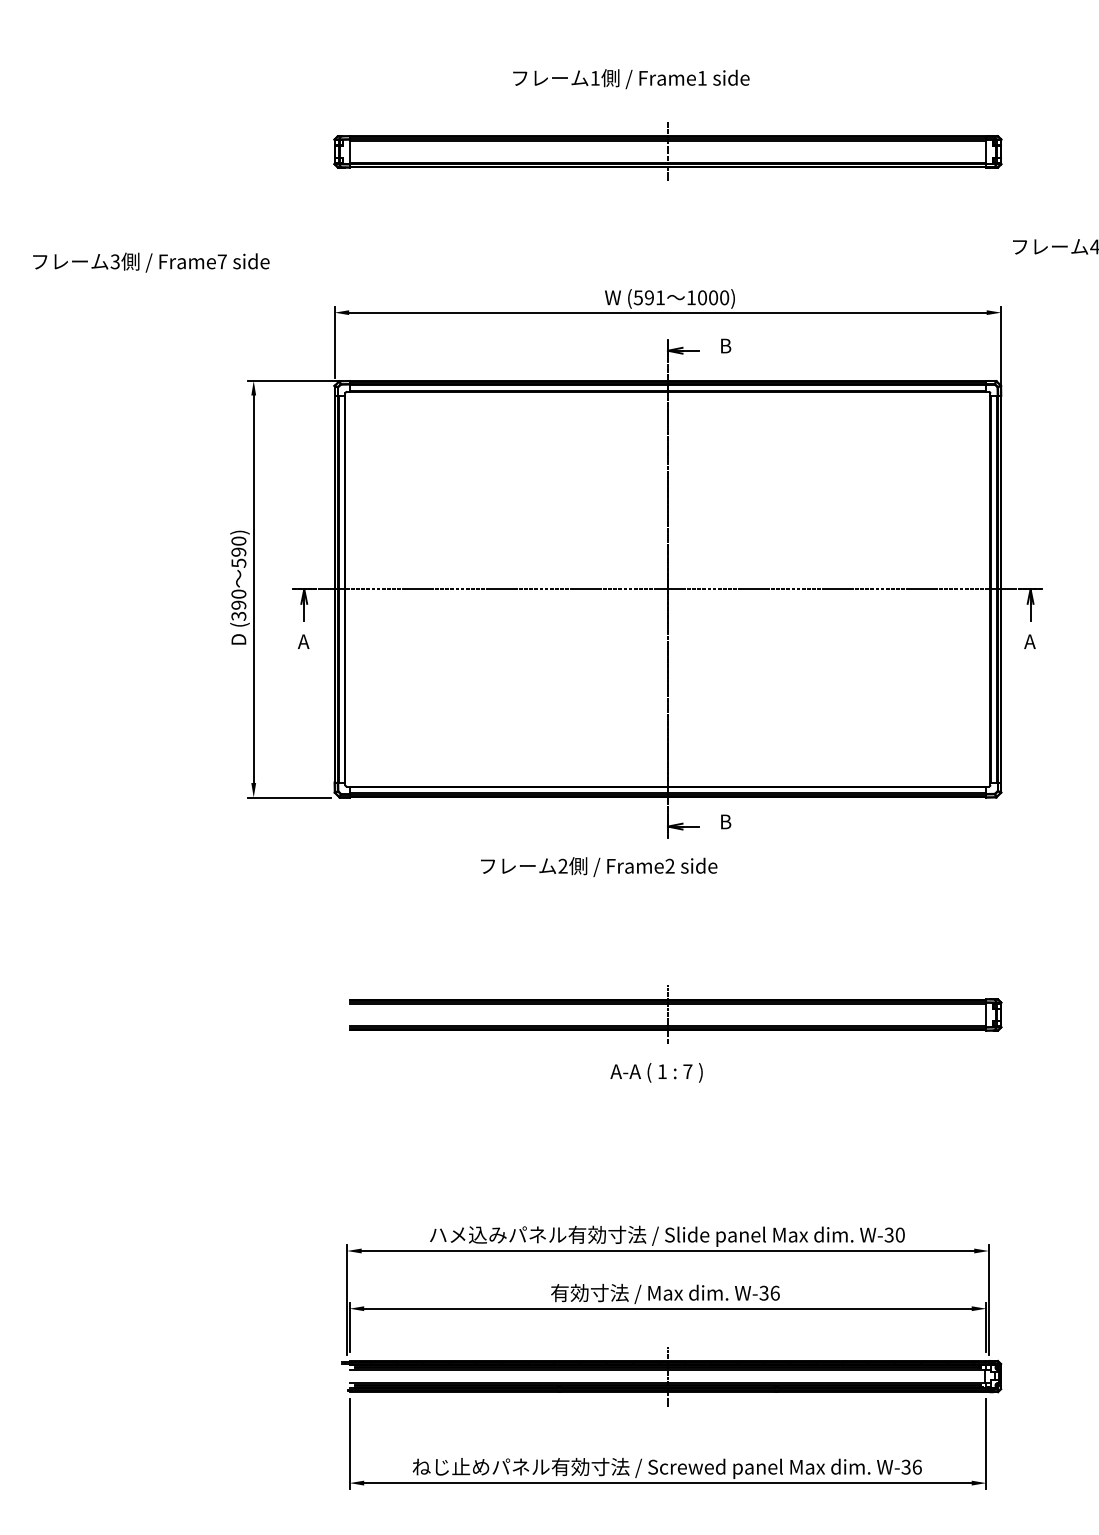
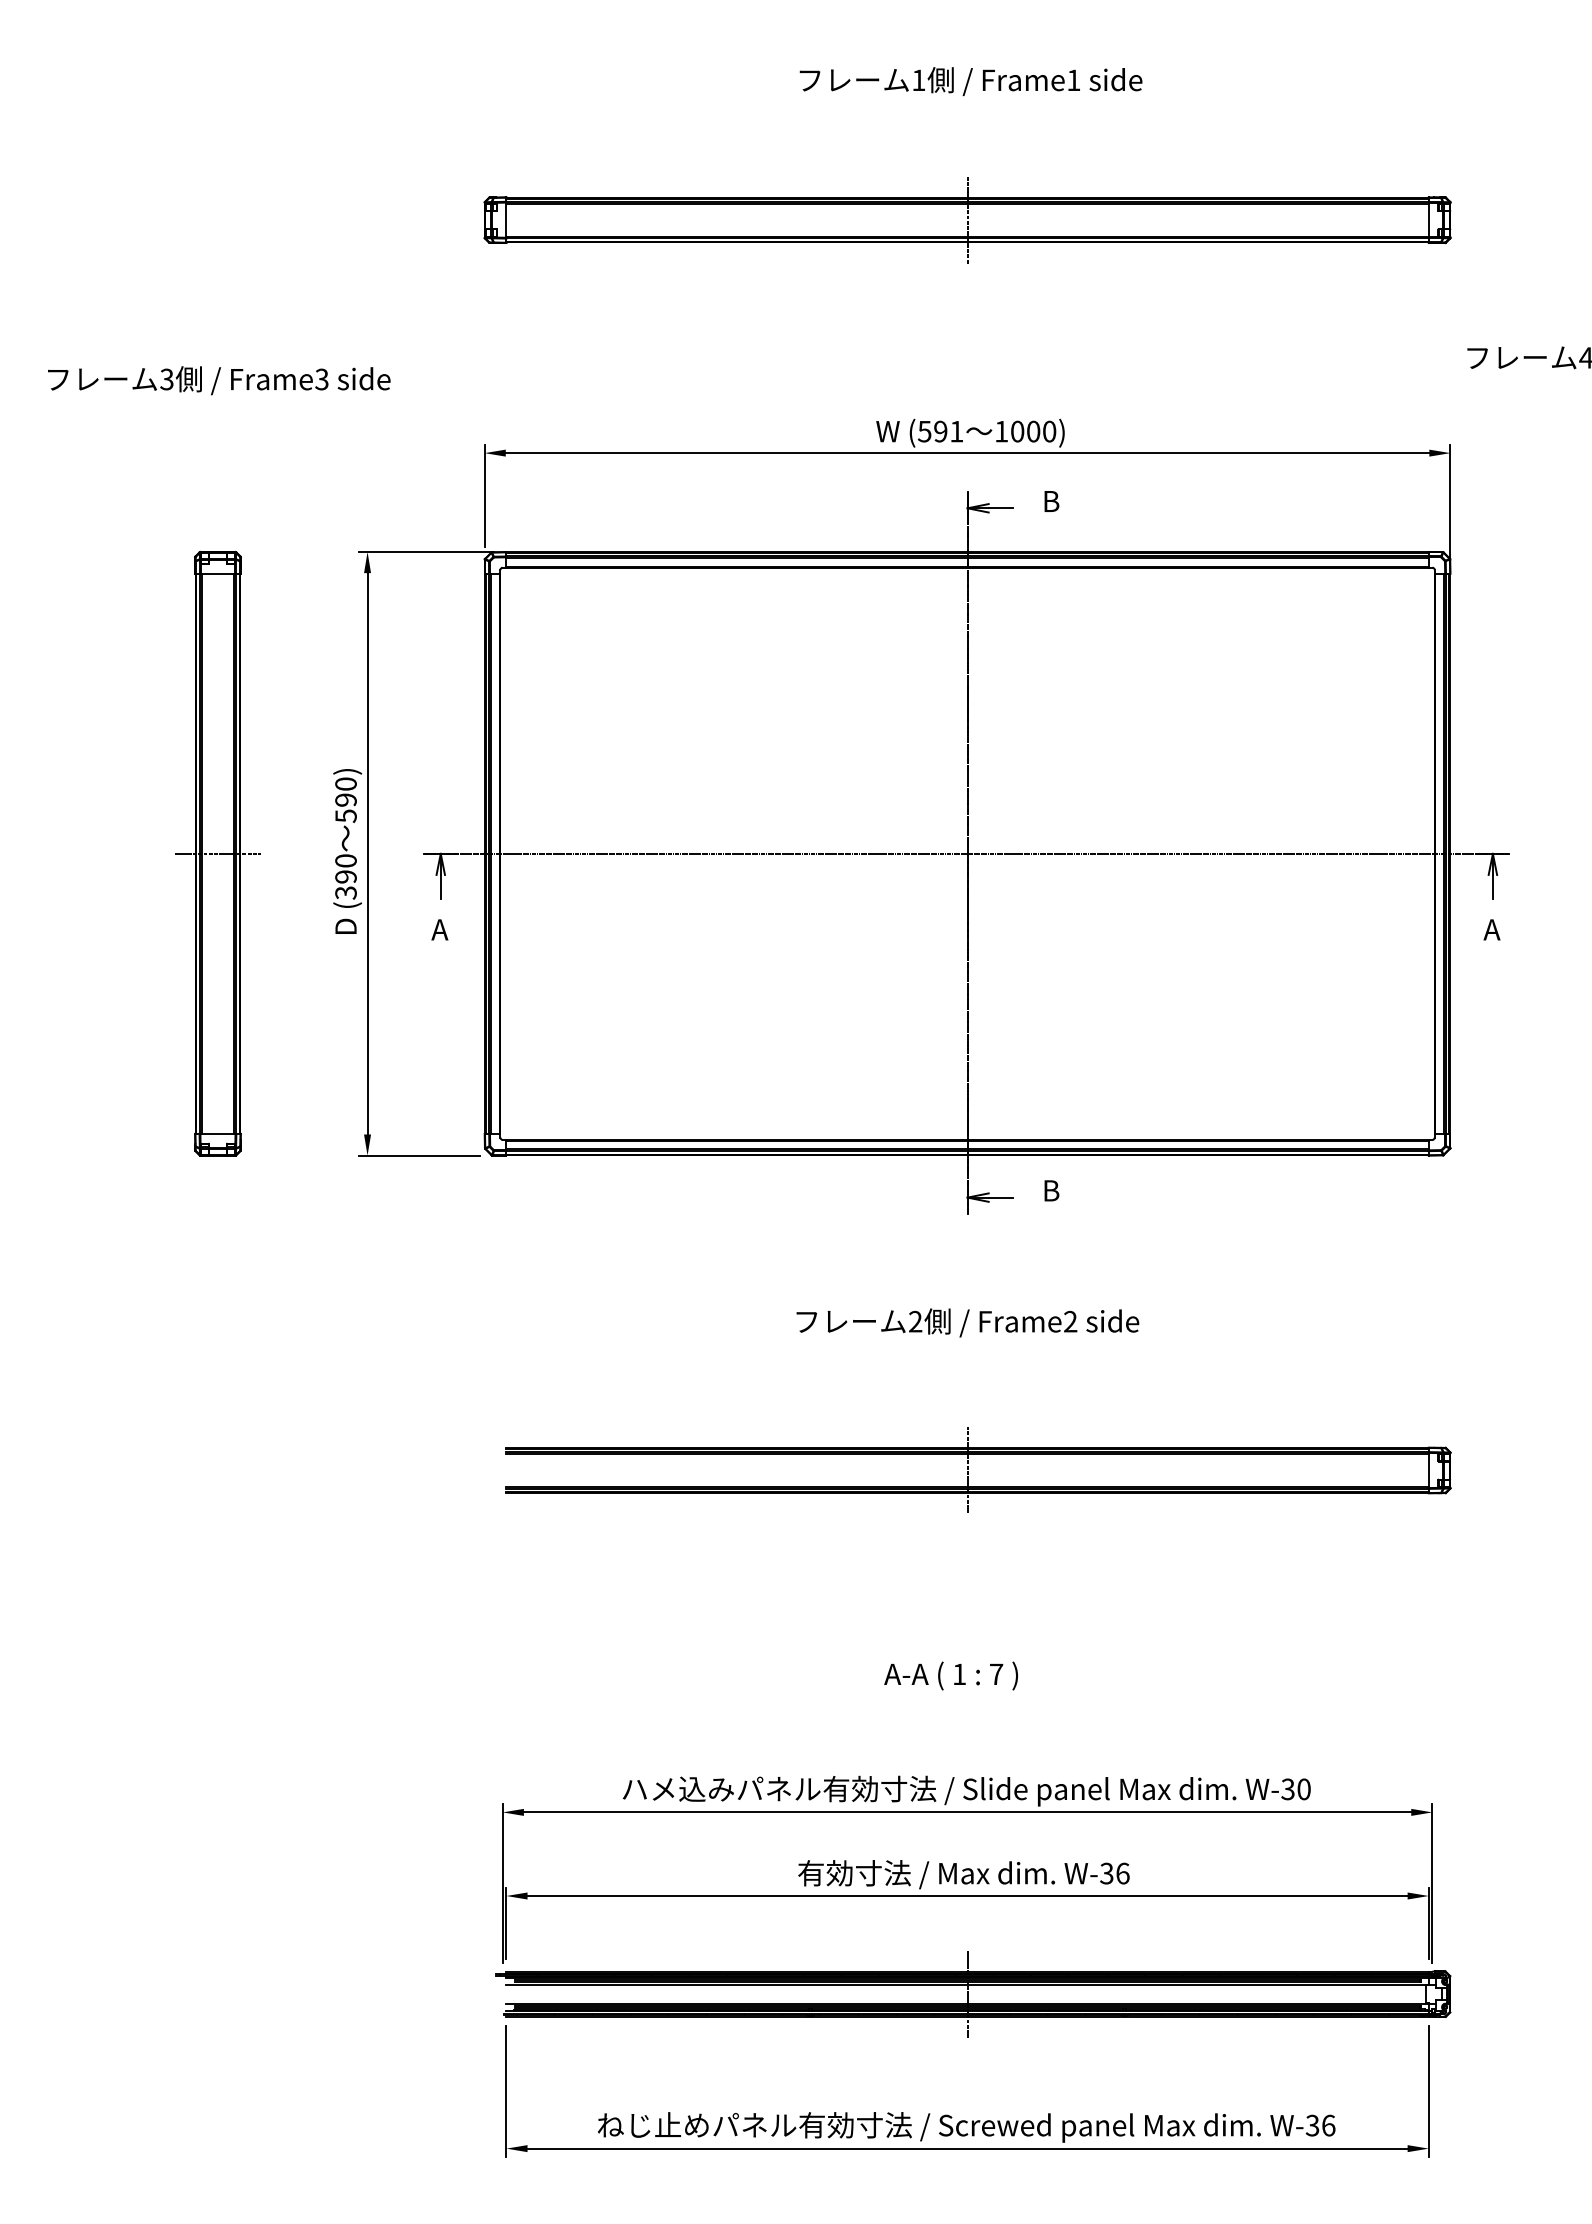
text: (631, 79) -> (971, 82), moved
text: (221, 261) -> (320, 379), Frame7 -> Frame3
part: (150, 588) -> (218, 852), added
text: (599, 867) -> (968, 1323), moved
text: (656, 1072) -> (951, 1675), moved

